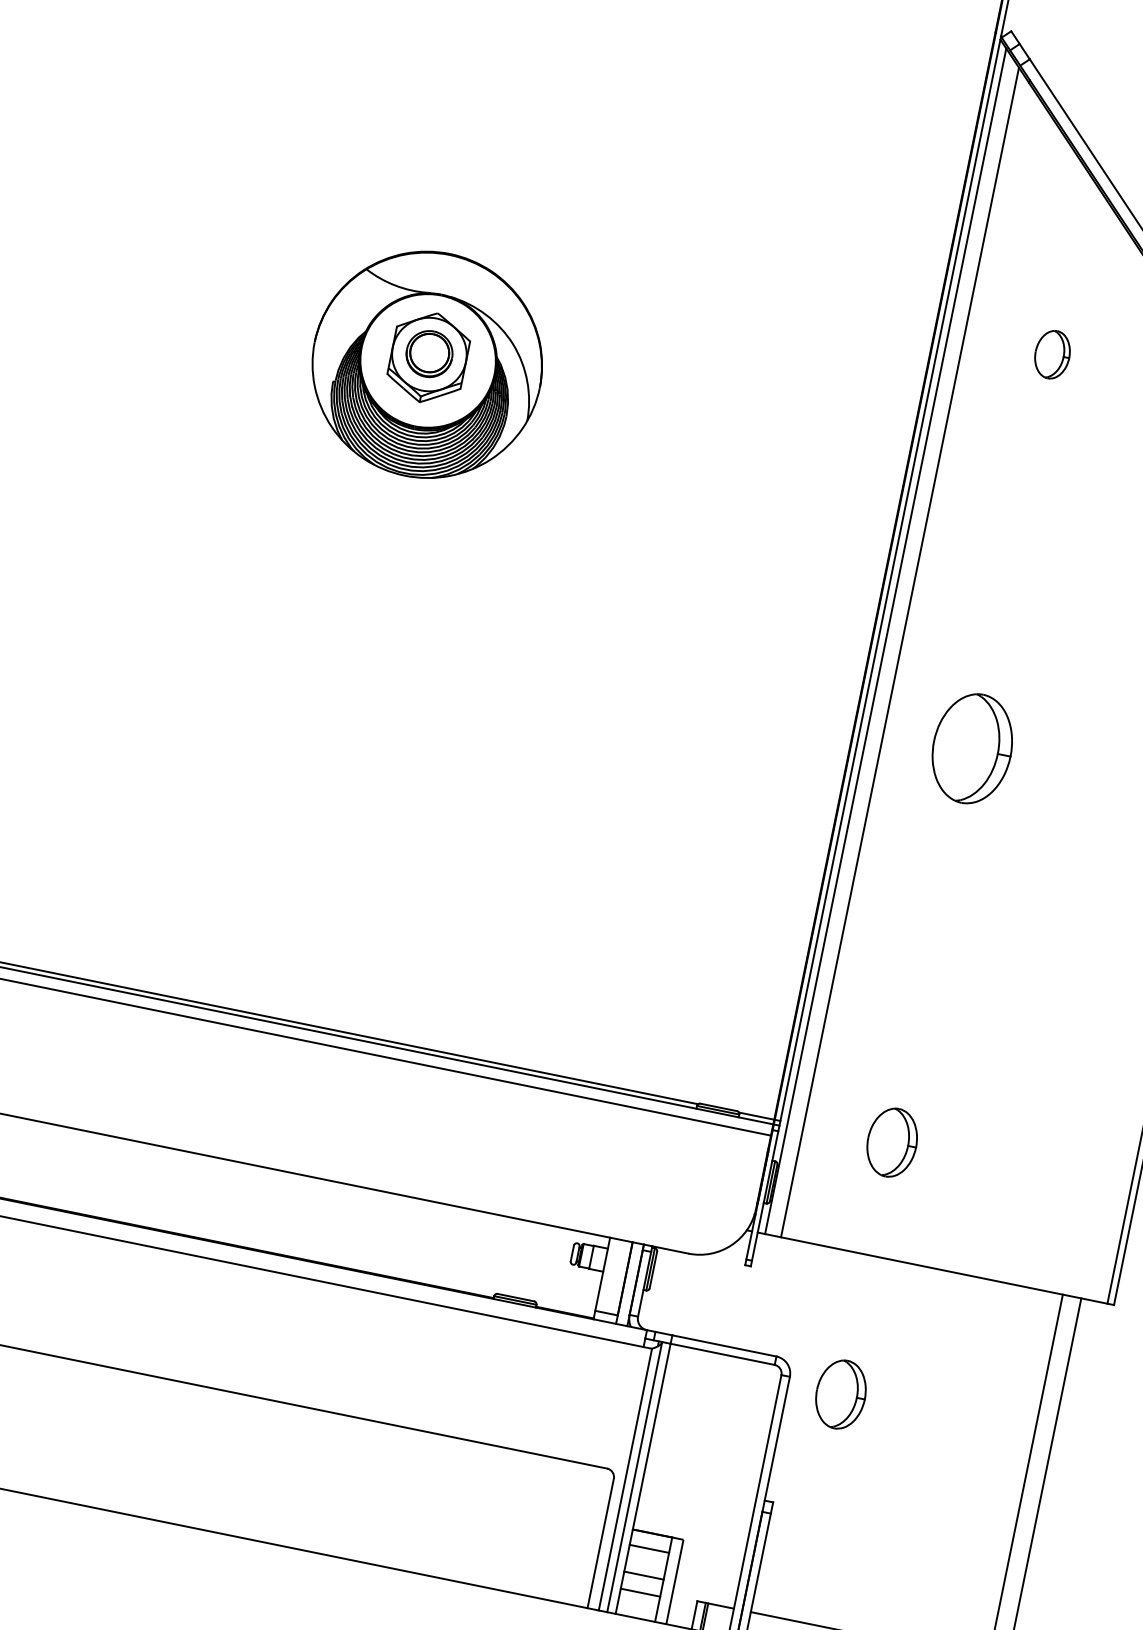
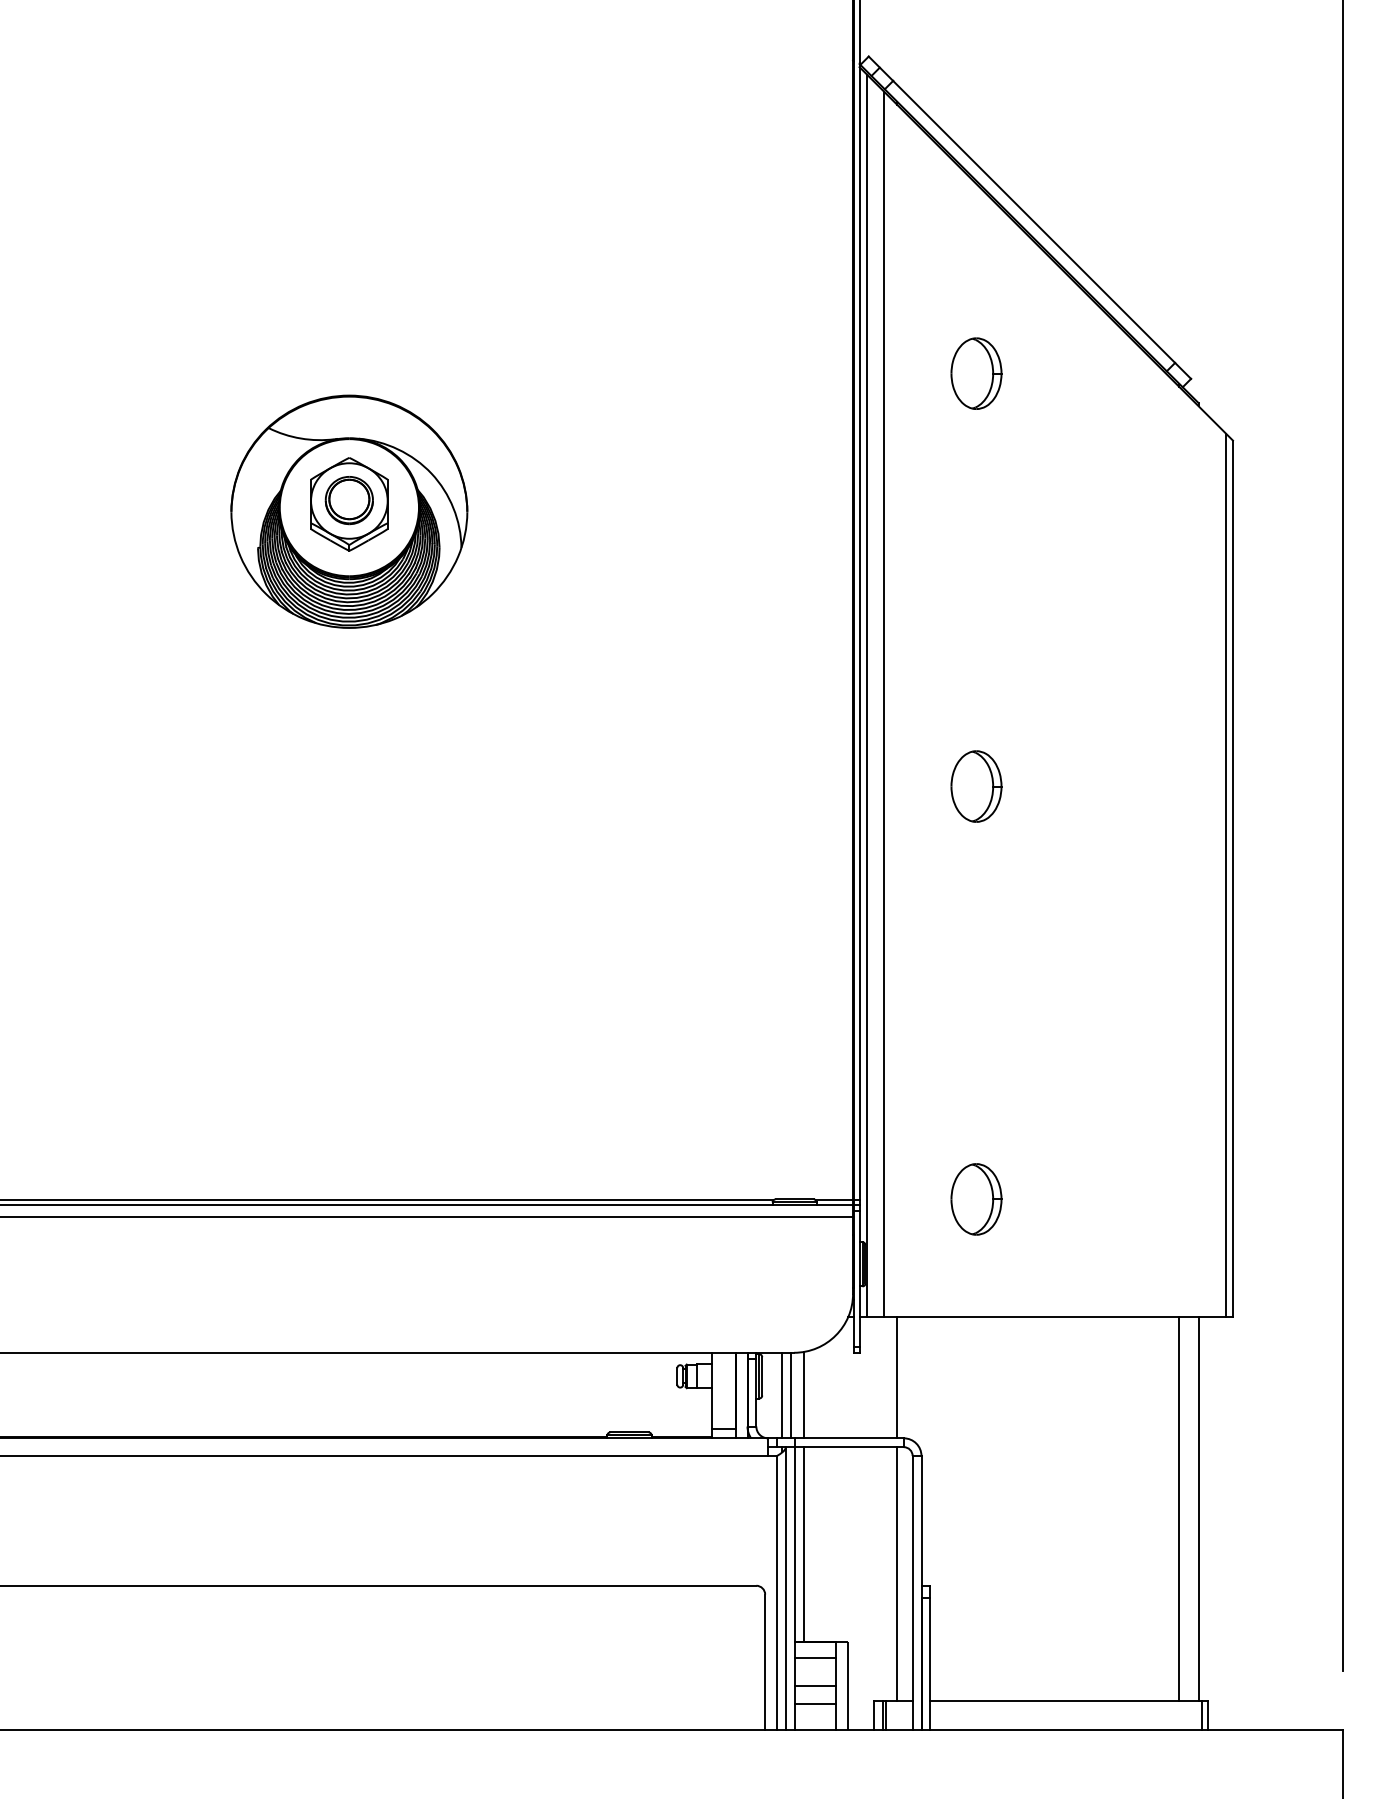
part: (1052, 354) -> (976, 373), size x1.43
part: (972, 748) -> (976, 786), size x0.62
line: (669, 1292) -> (782, 1395), added
line: (676, 1293) -> (790, 1395), added
line: (690, 1295) -> (804, 1394), added
line: (782, 1297) -> (897, 1377), added
part: (840, 1394) -> (976, 1463), removed
line: (661, 1438) -> (804, 1544), added
line: (744, 1484) -> (897, 1573), added

